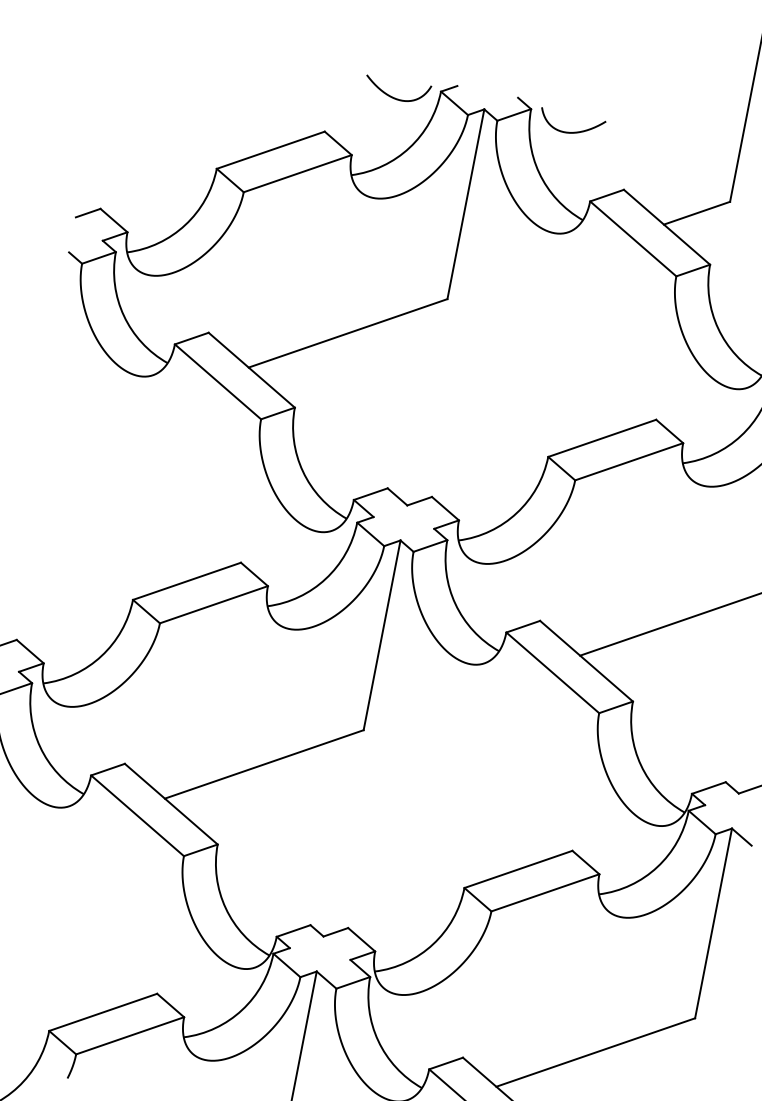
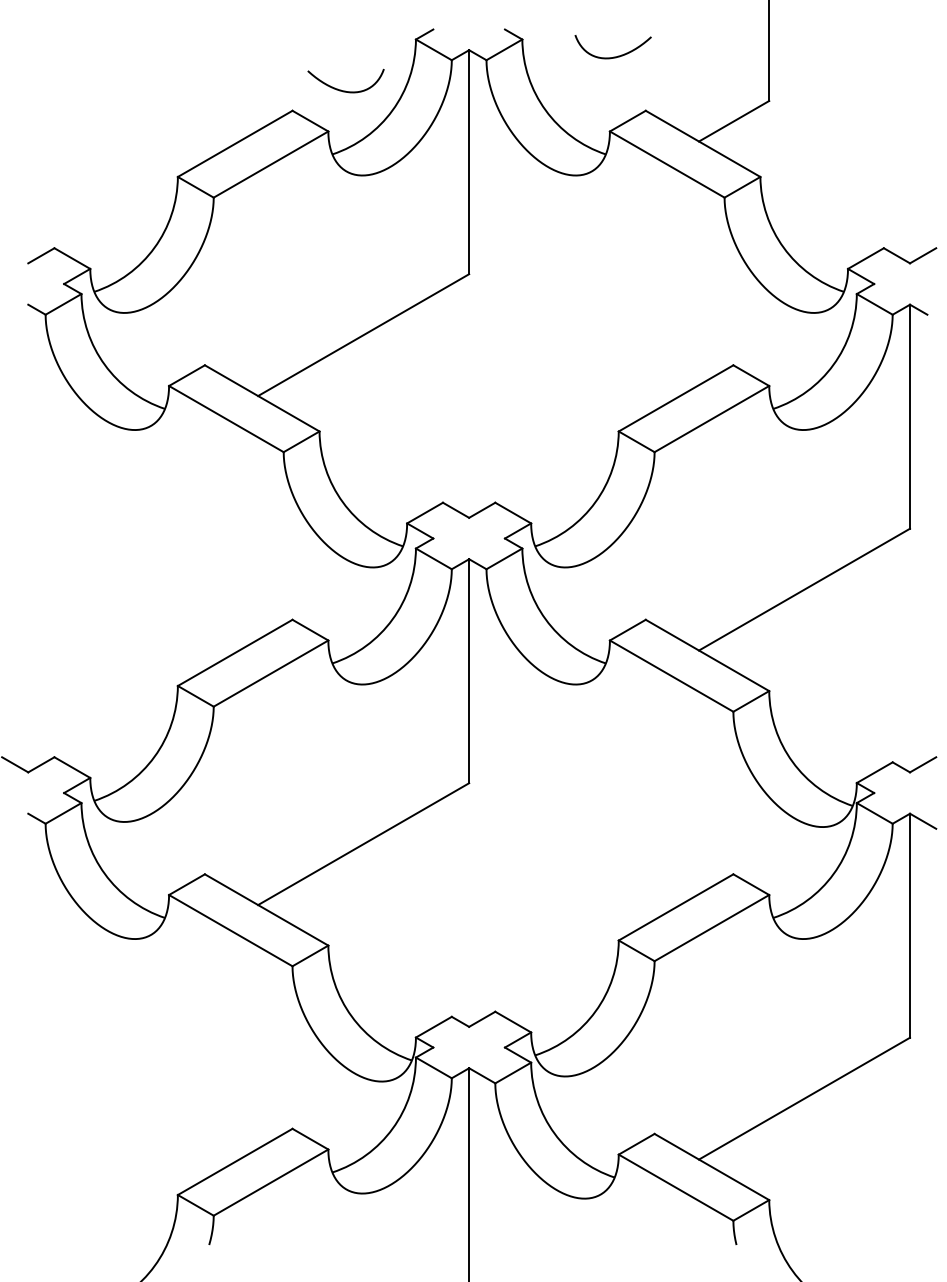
curve: (392, 96) -> (341, 89), moved
curve: (570, 131) -> (613, 56), moved

